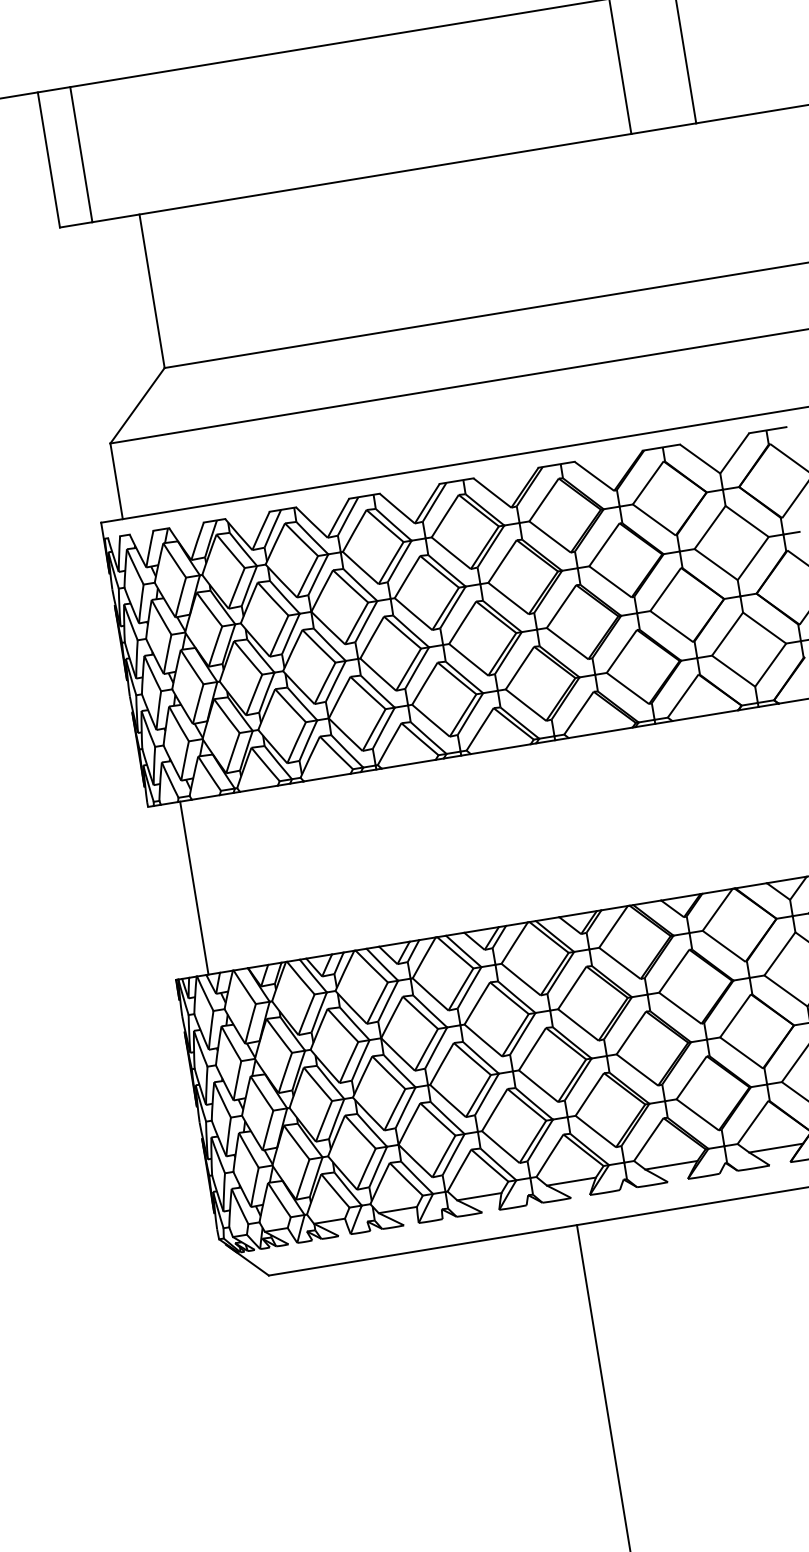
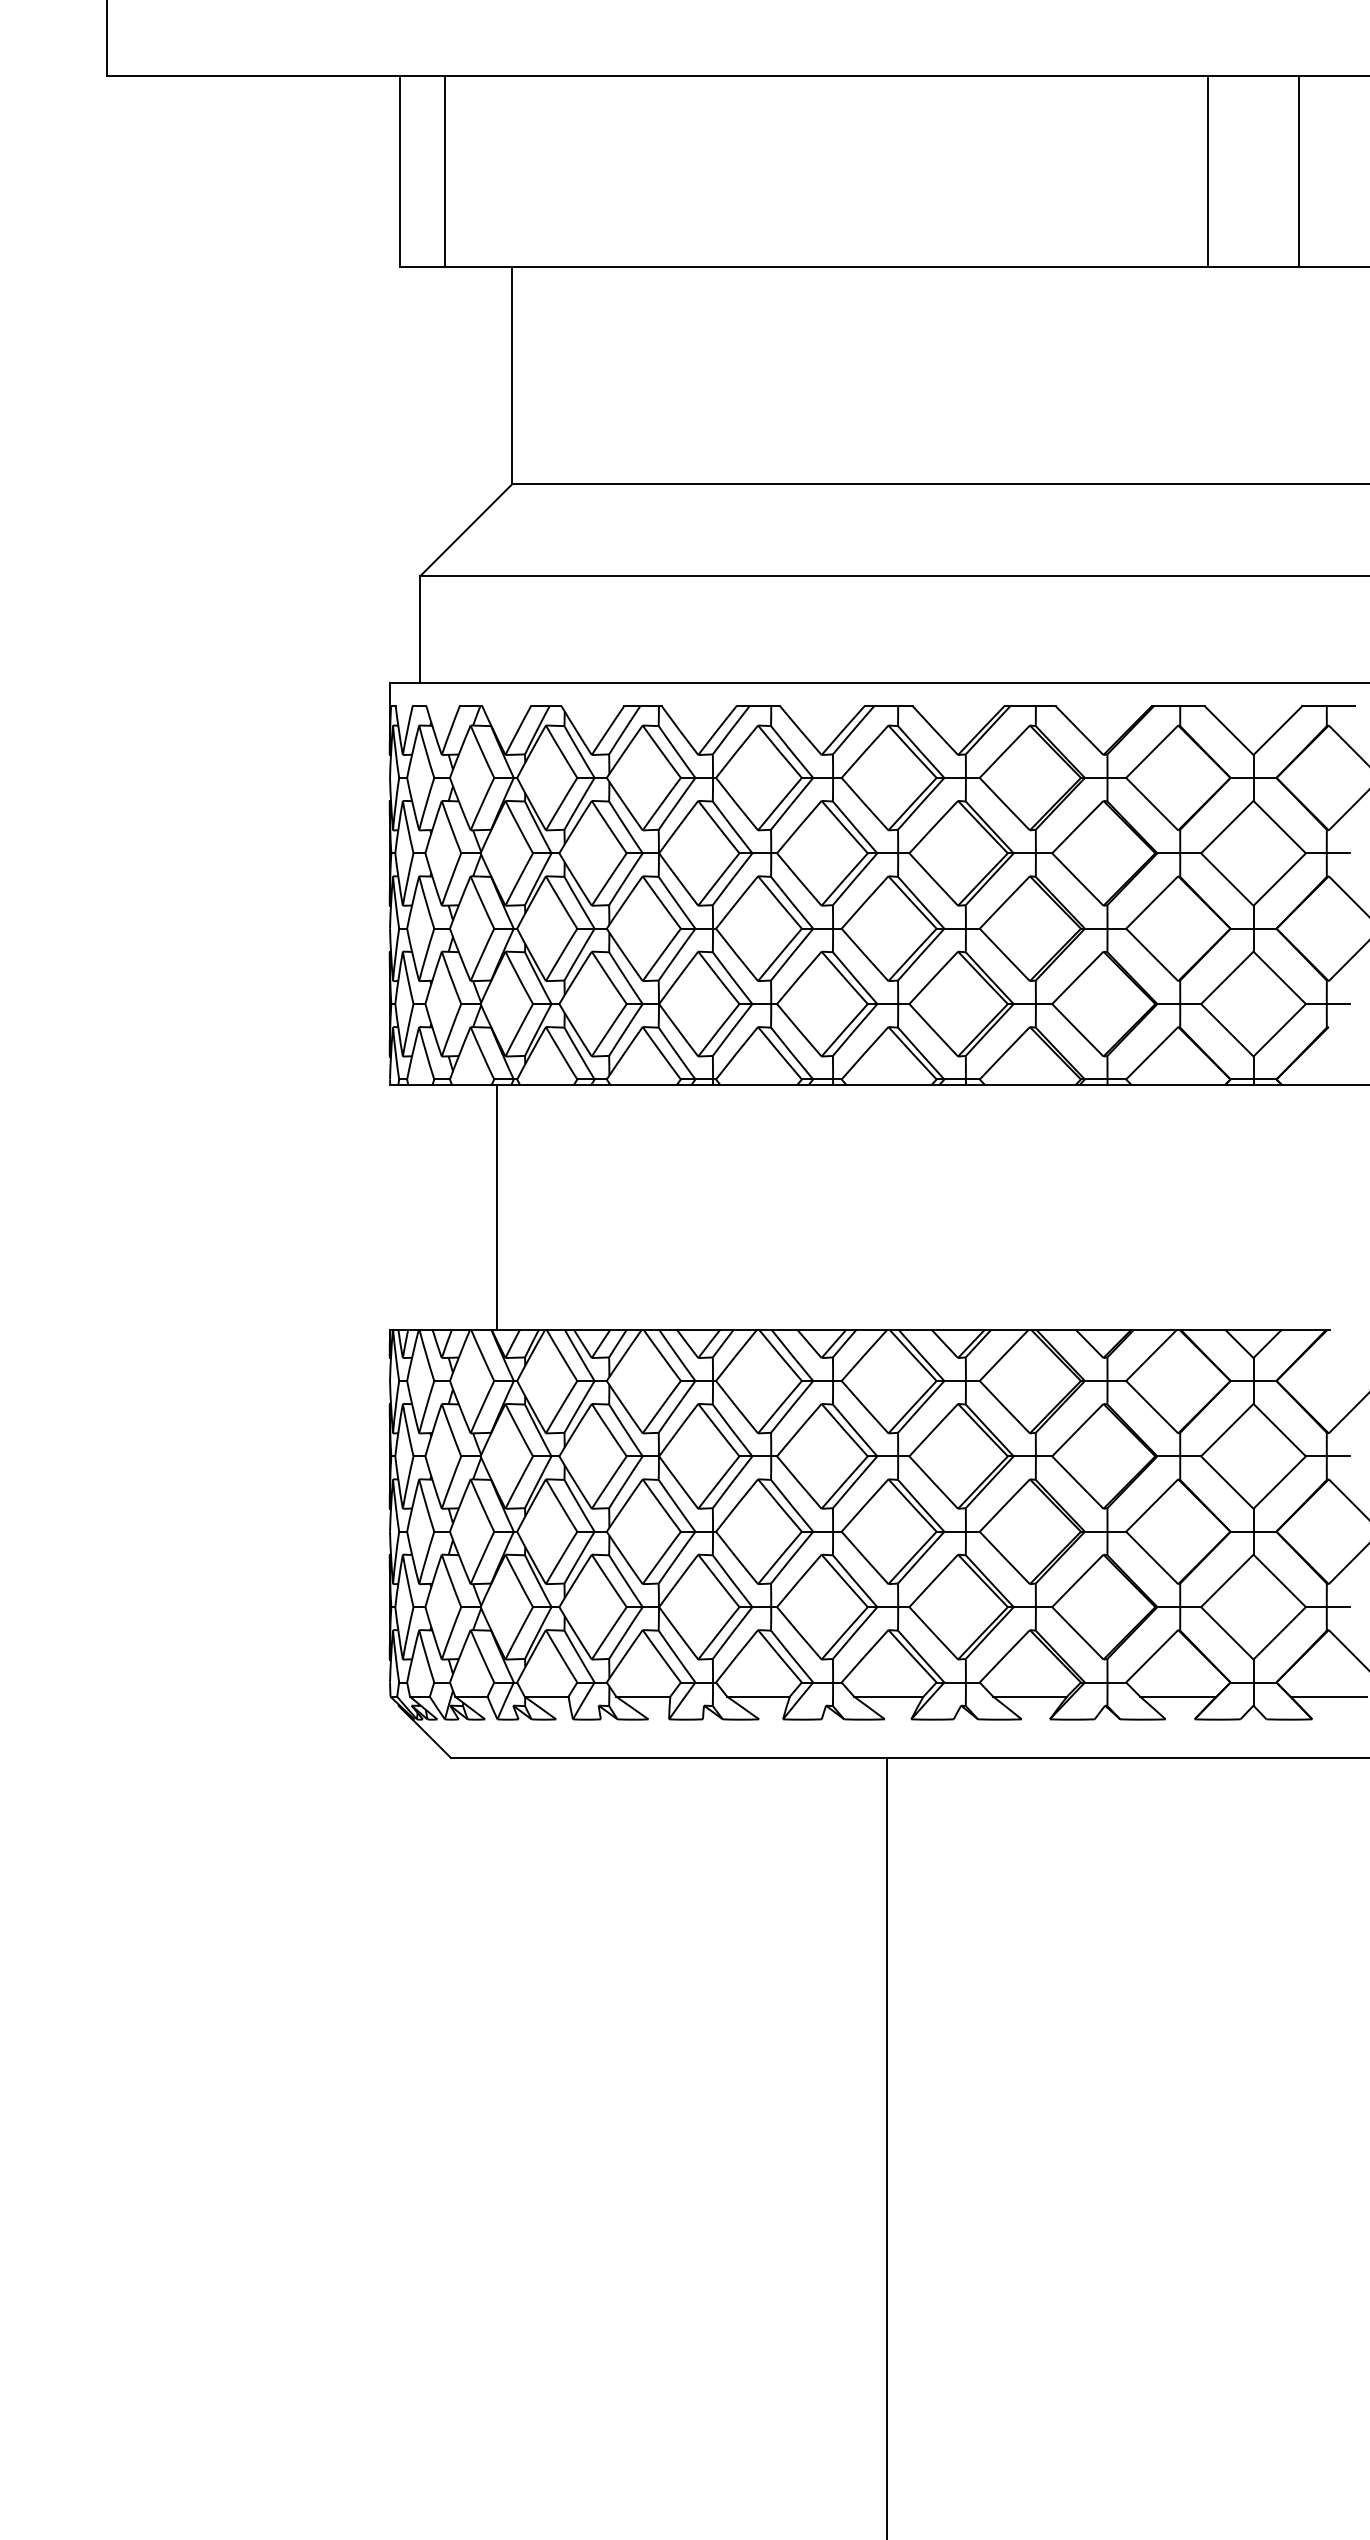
line: (194, 888) -> (496, 1207), moved

